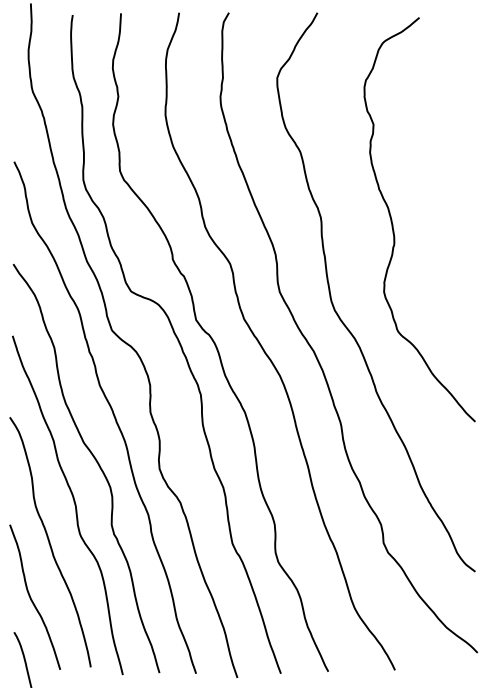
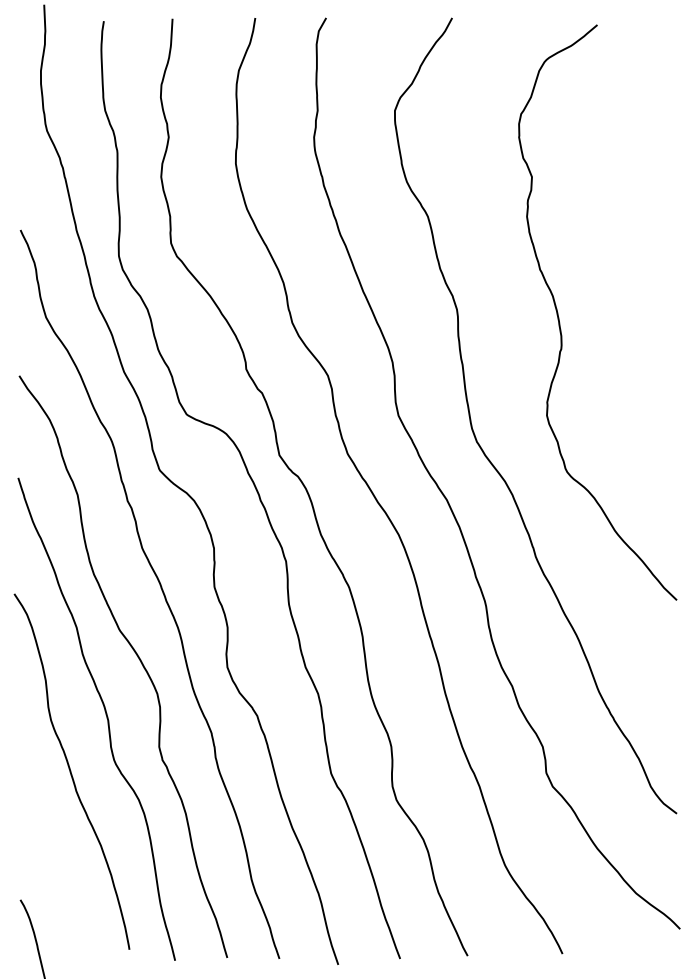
curve: (31, 599) -> (45, 852), removed

